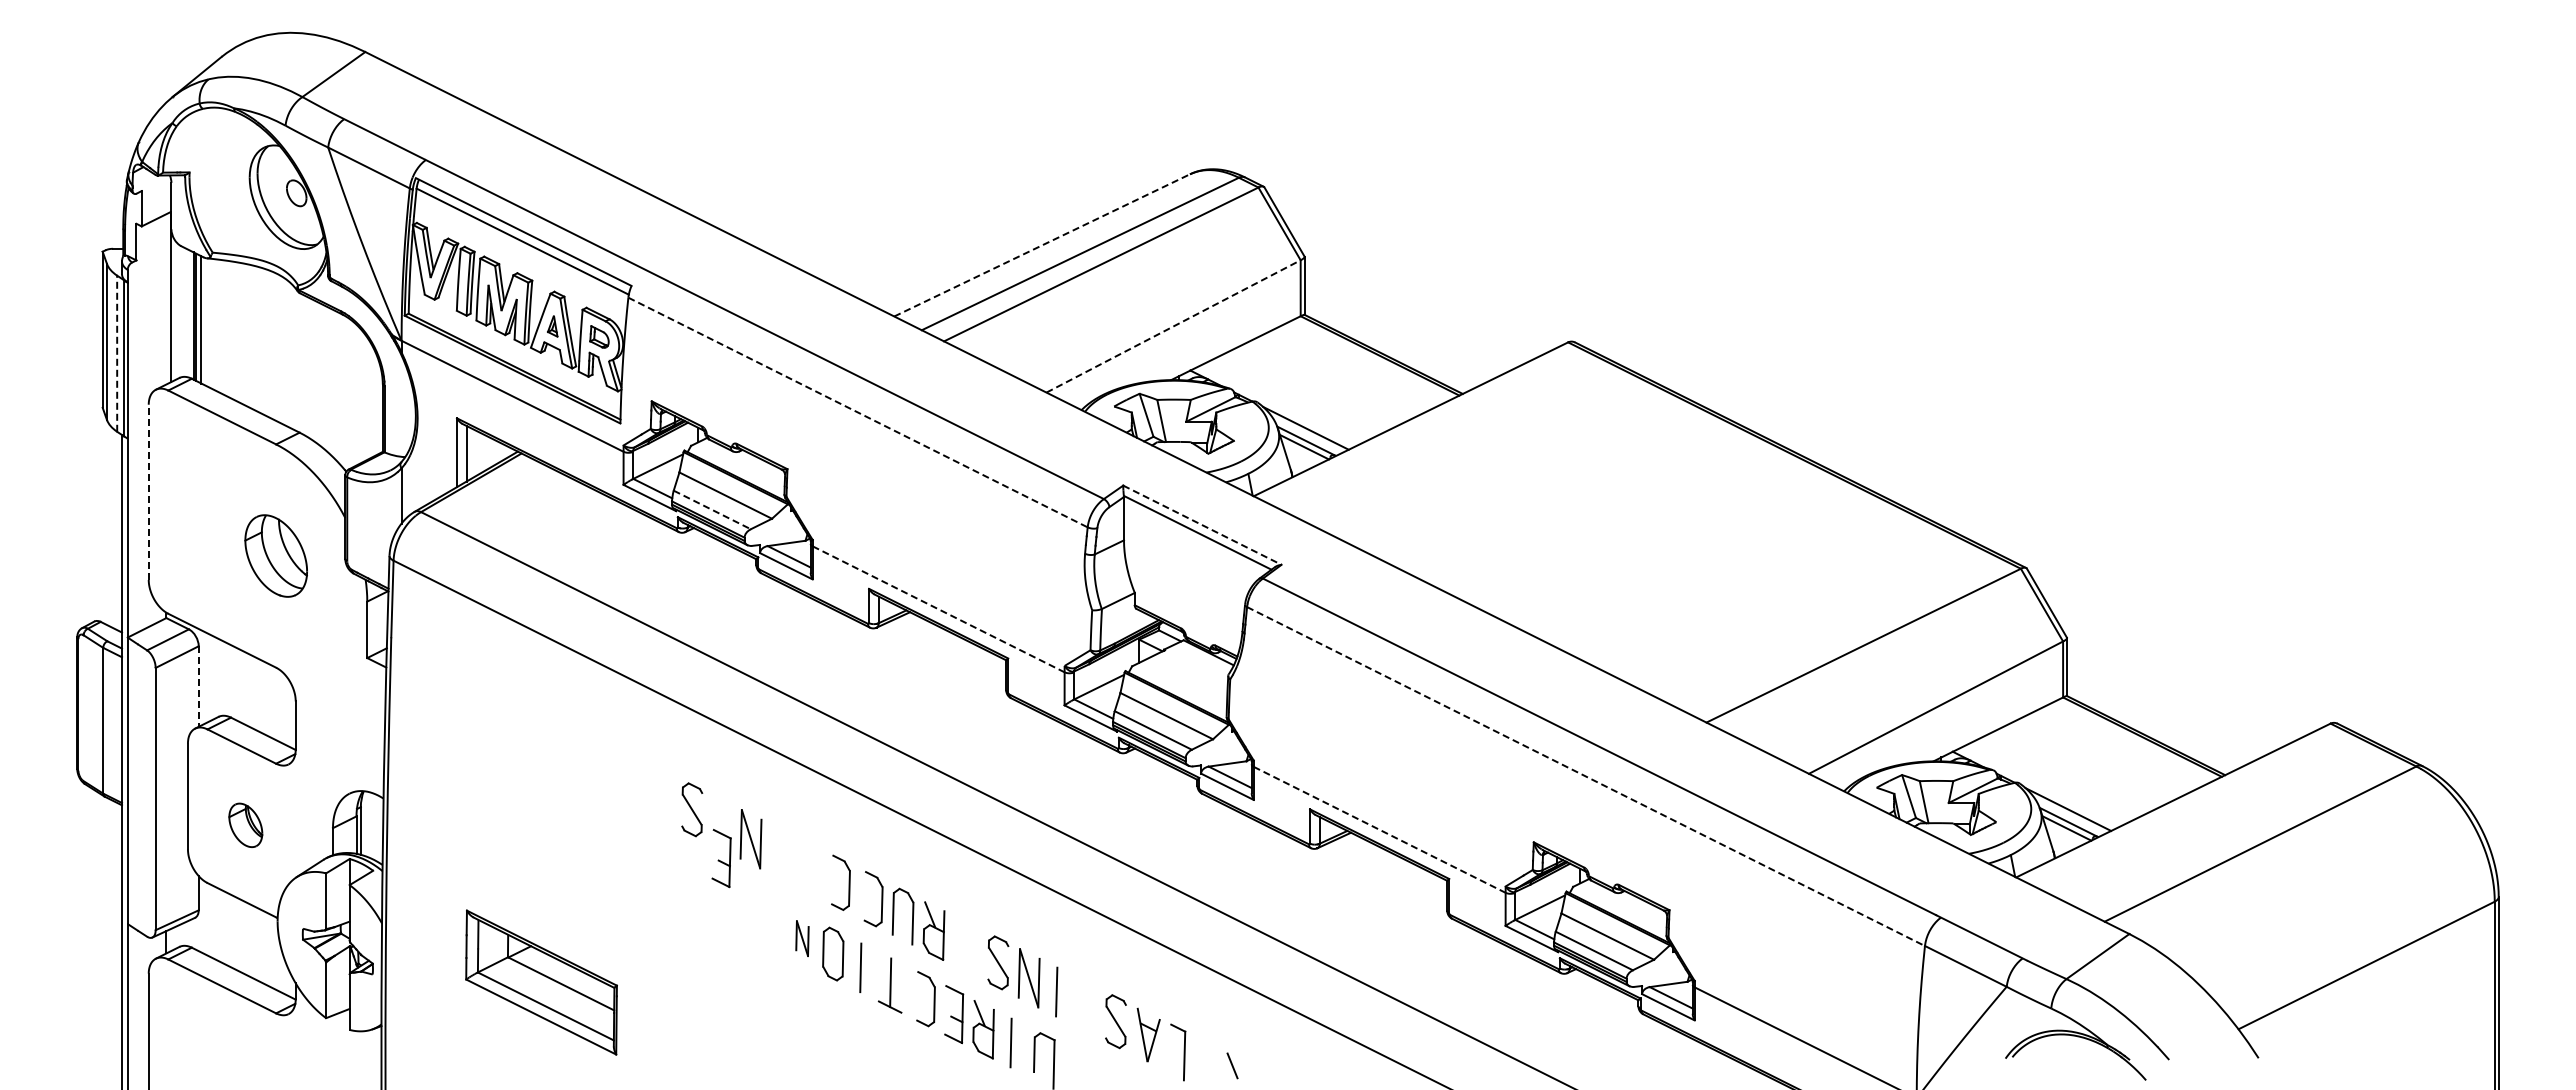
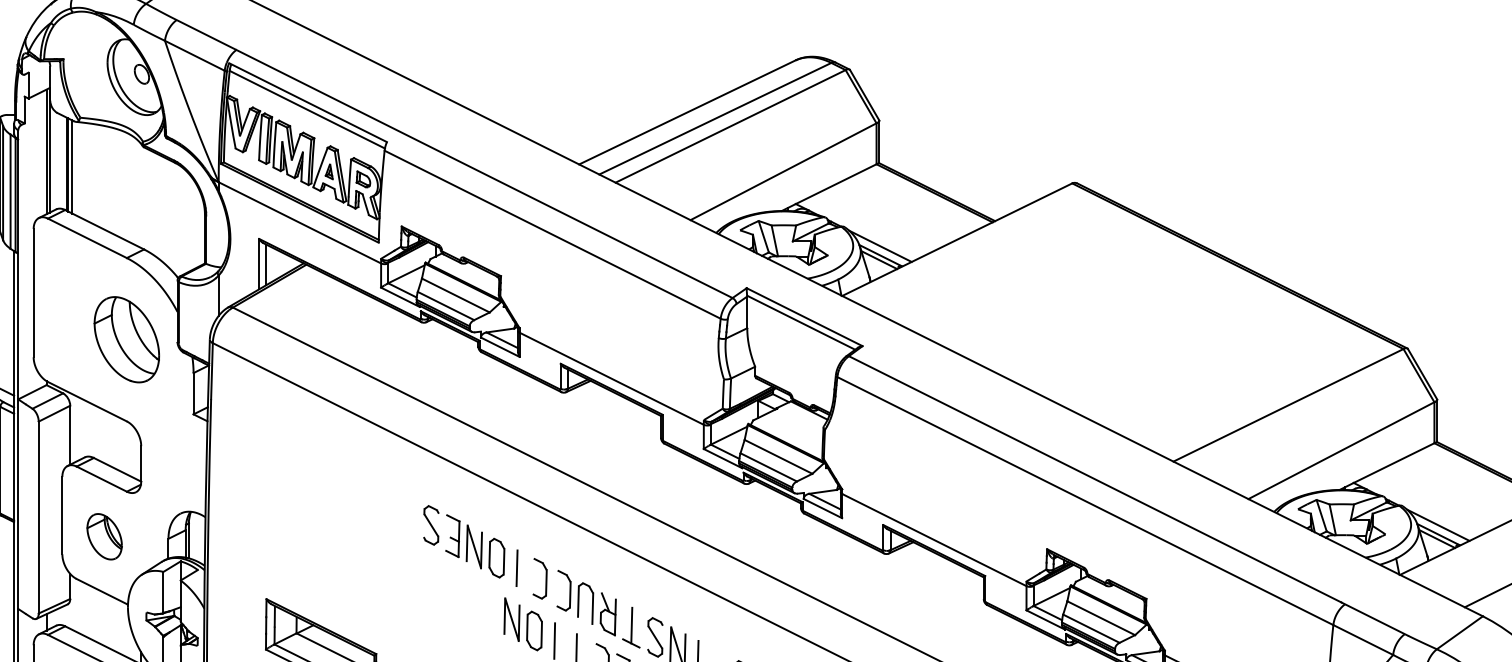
line: (1042, 245) -> (687, 112), dashed -> solid
line: (166, 299) -> (46, 152), added
line: (1173, 326) -> (783, 171), dashed -> solid
line: (117, 353) -> (10, 191), dashed -> solid
line: (858, 412) -> (553, 234), dashed -> solid
line: (148, 492) -> (33, 293), dashed -> solid
line: (712, 510) -> (446, 306), dashed -> solid
line: (1202, 525) -> (804, 317), dashed -> solid
part: (276, 555) -> (127, 339), size x1.43
line: (938, 609) -> (611, 378), dashed -> solid
line: (198, 687) -> (70, 435), dashed -> solid
line: (1586, 776) -> (1085, 501), dashed -> solid
part: (245, 825) -> (104, 536), size x1.43
line: (1379, 829) -> (934, 539), dashed -> solid
part: (781, 854) -> (496, 558), added
part: (721, 858) -> (452, 536), moved
line: (808, 868) -> (516, 568), added
part: (802, 938) -> (512, 619), size x1.67
part: (965, 949) -> (631, 627), added

